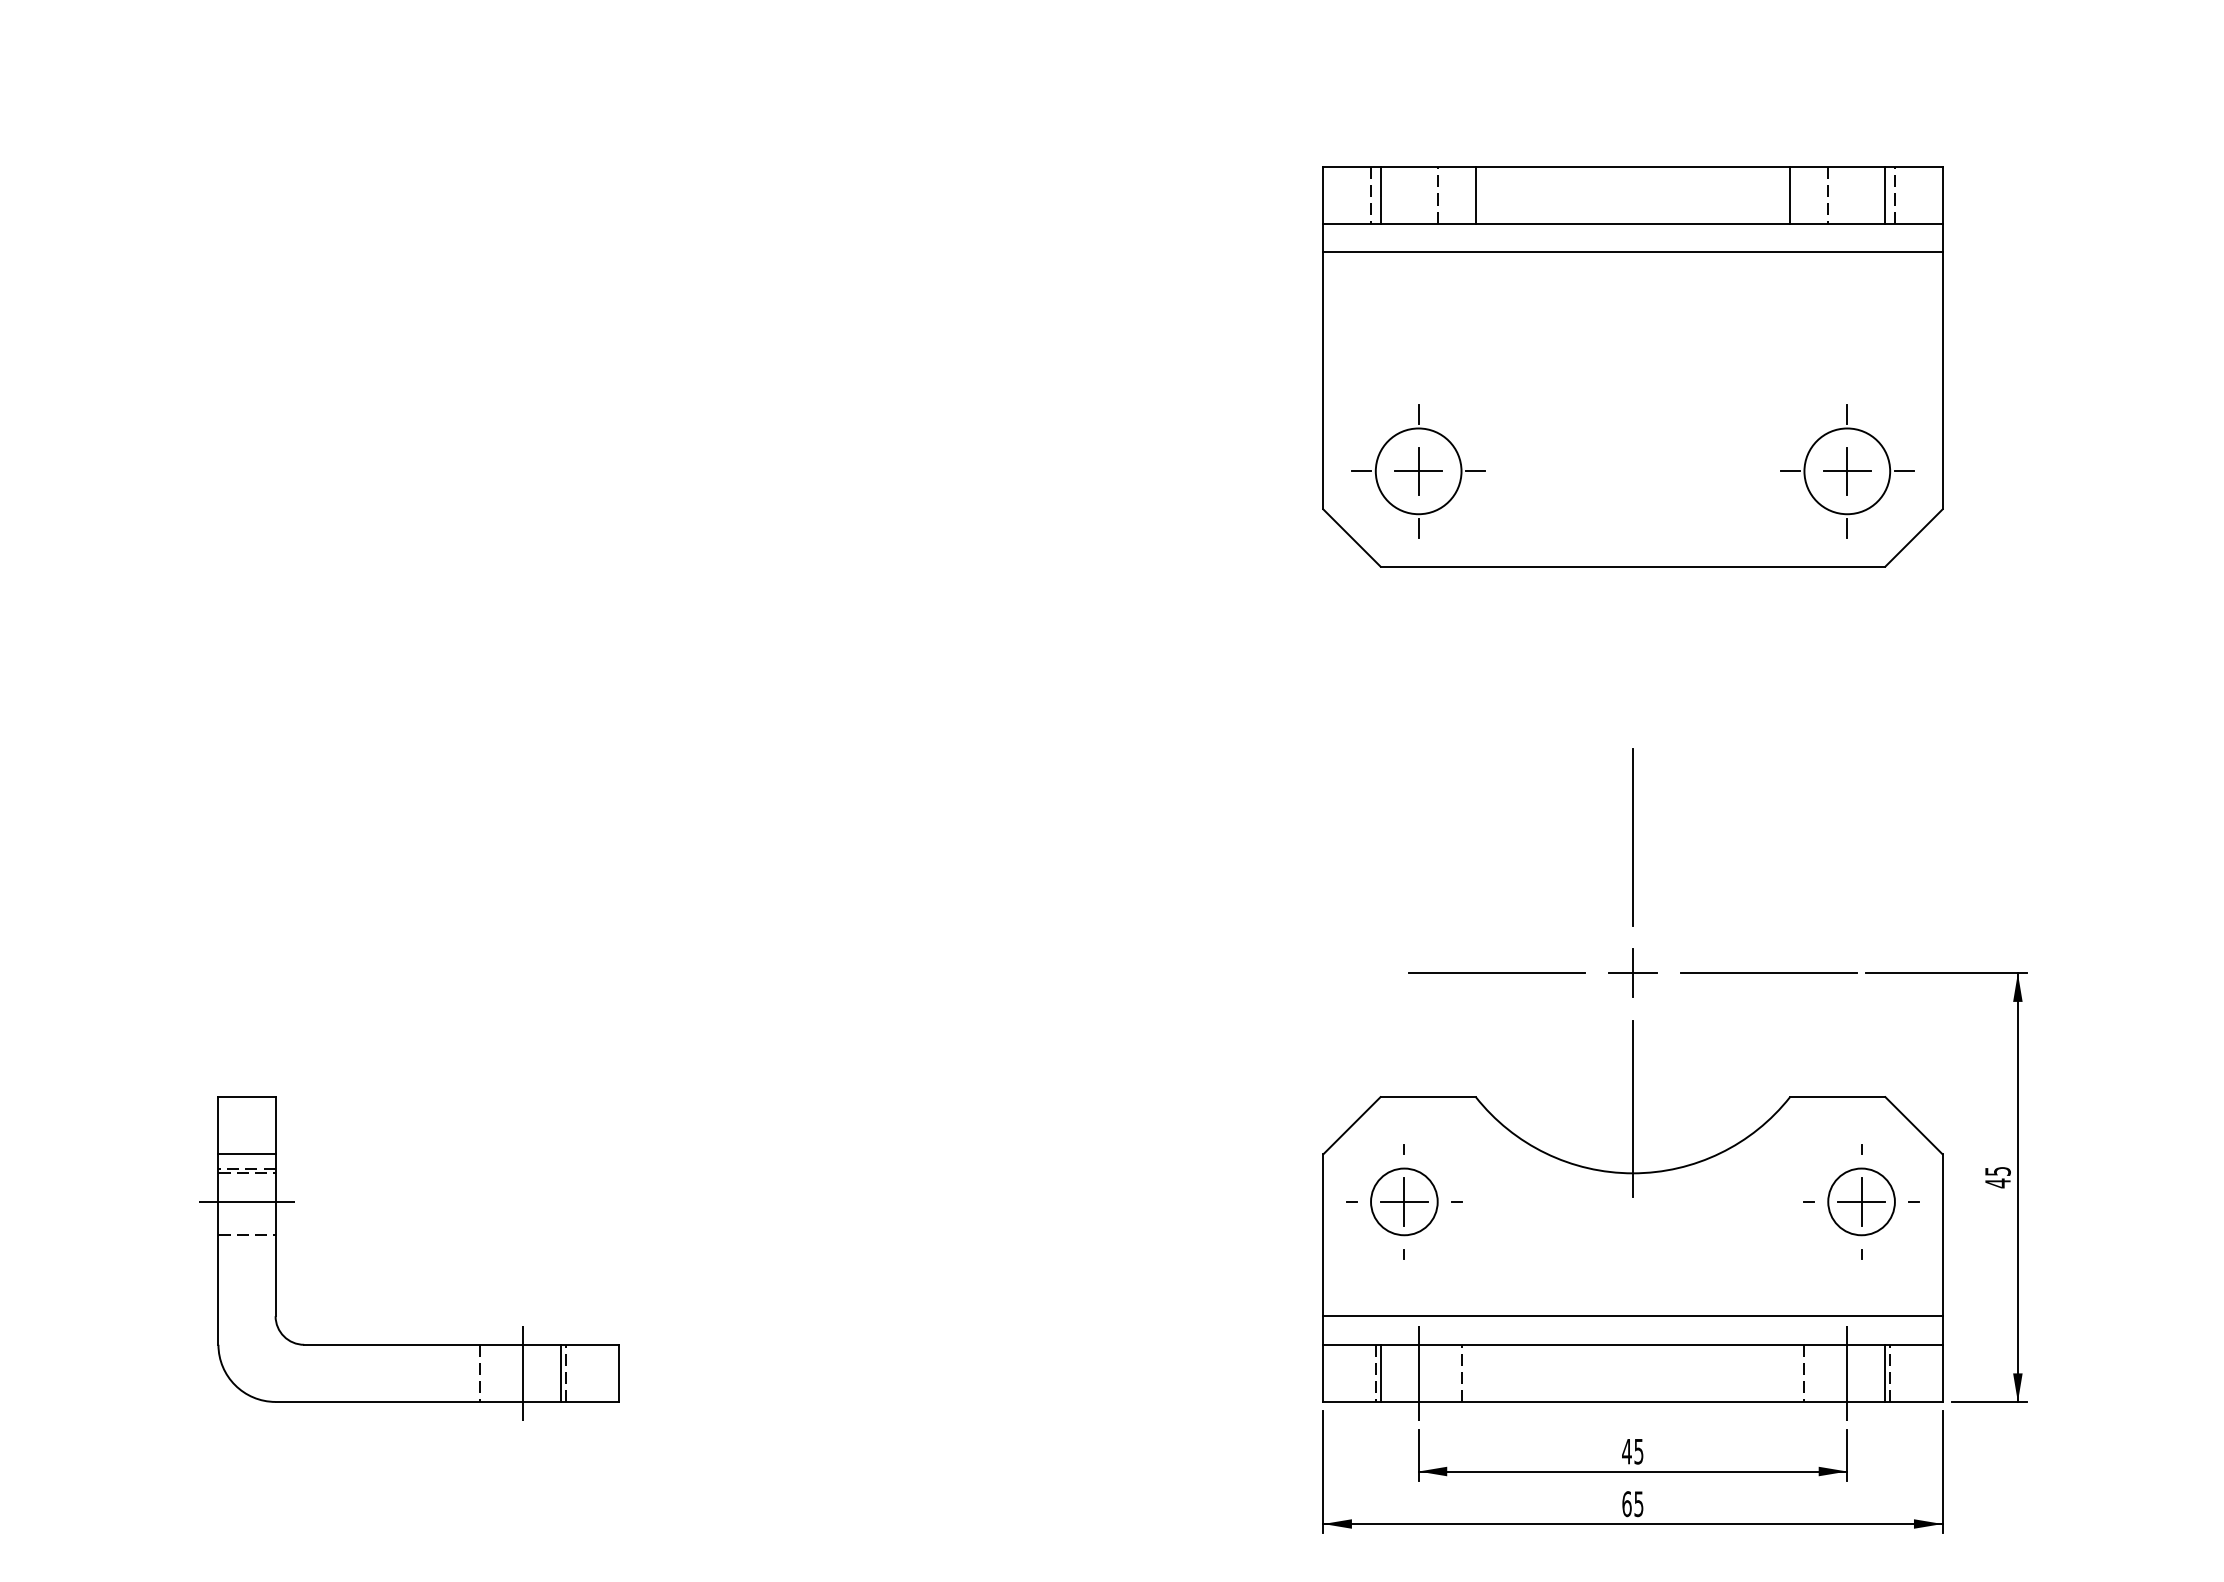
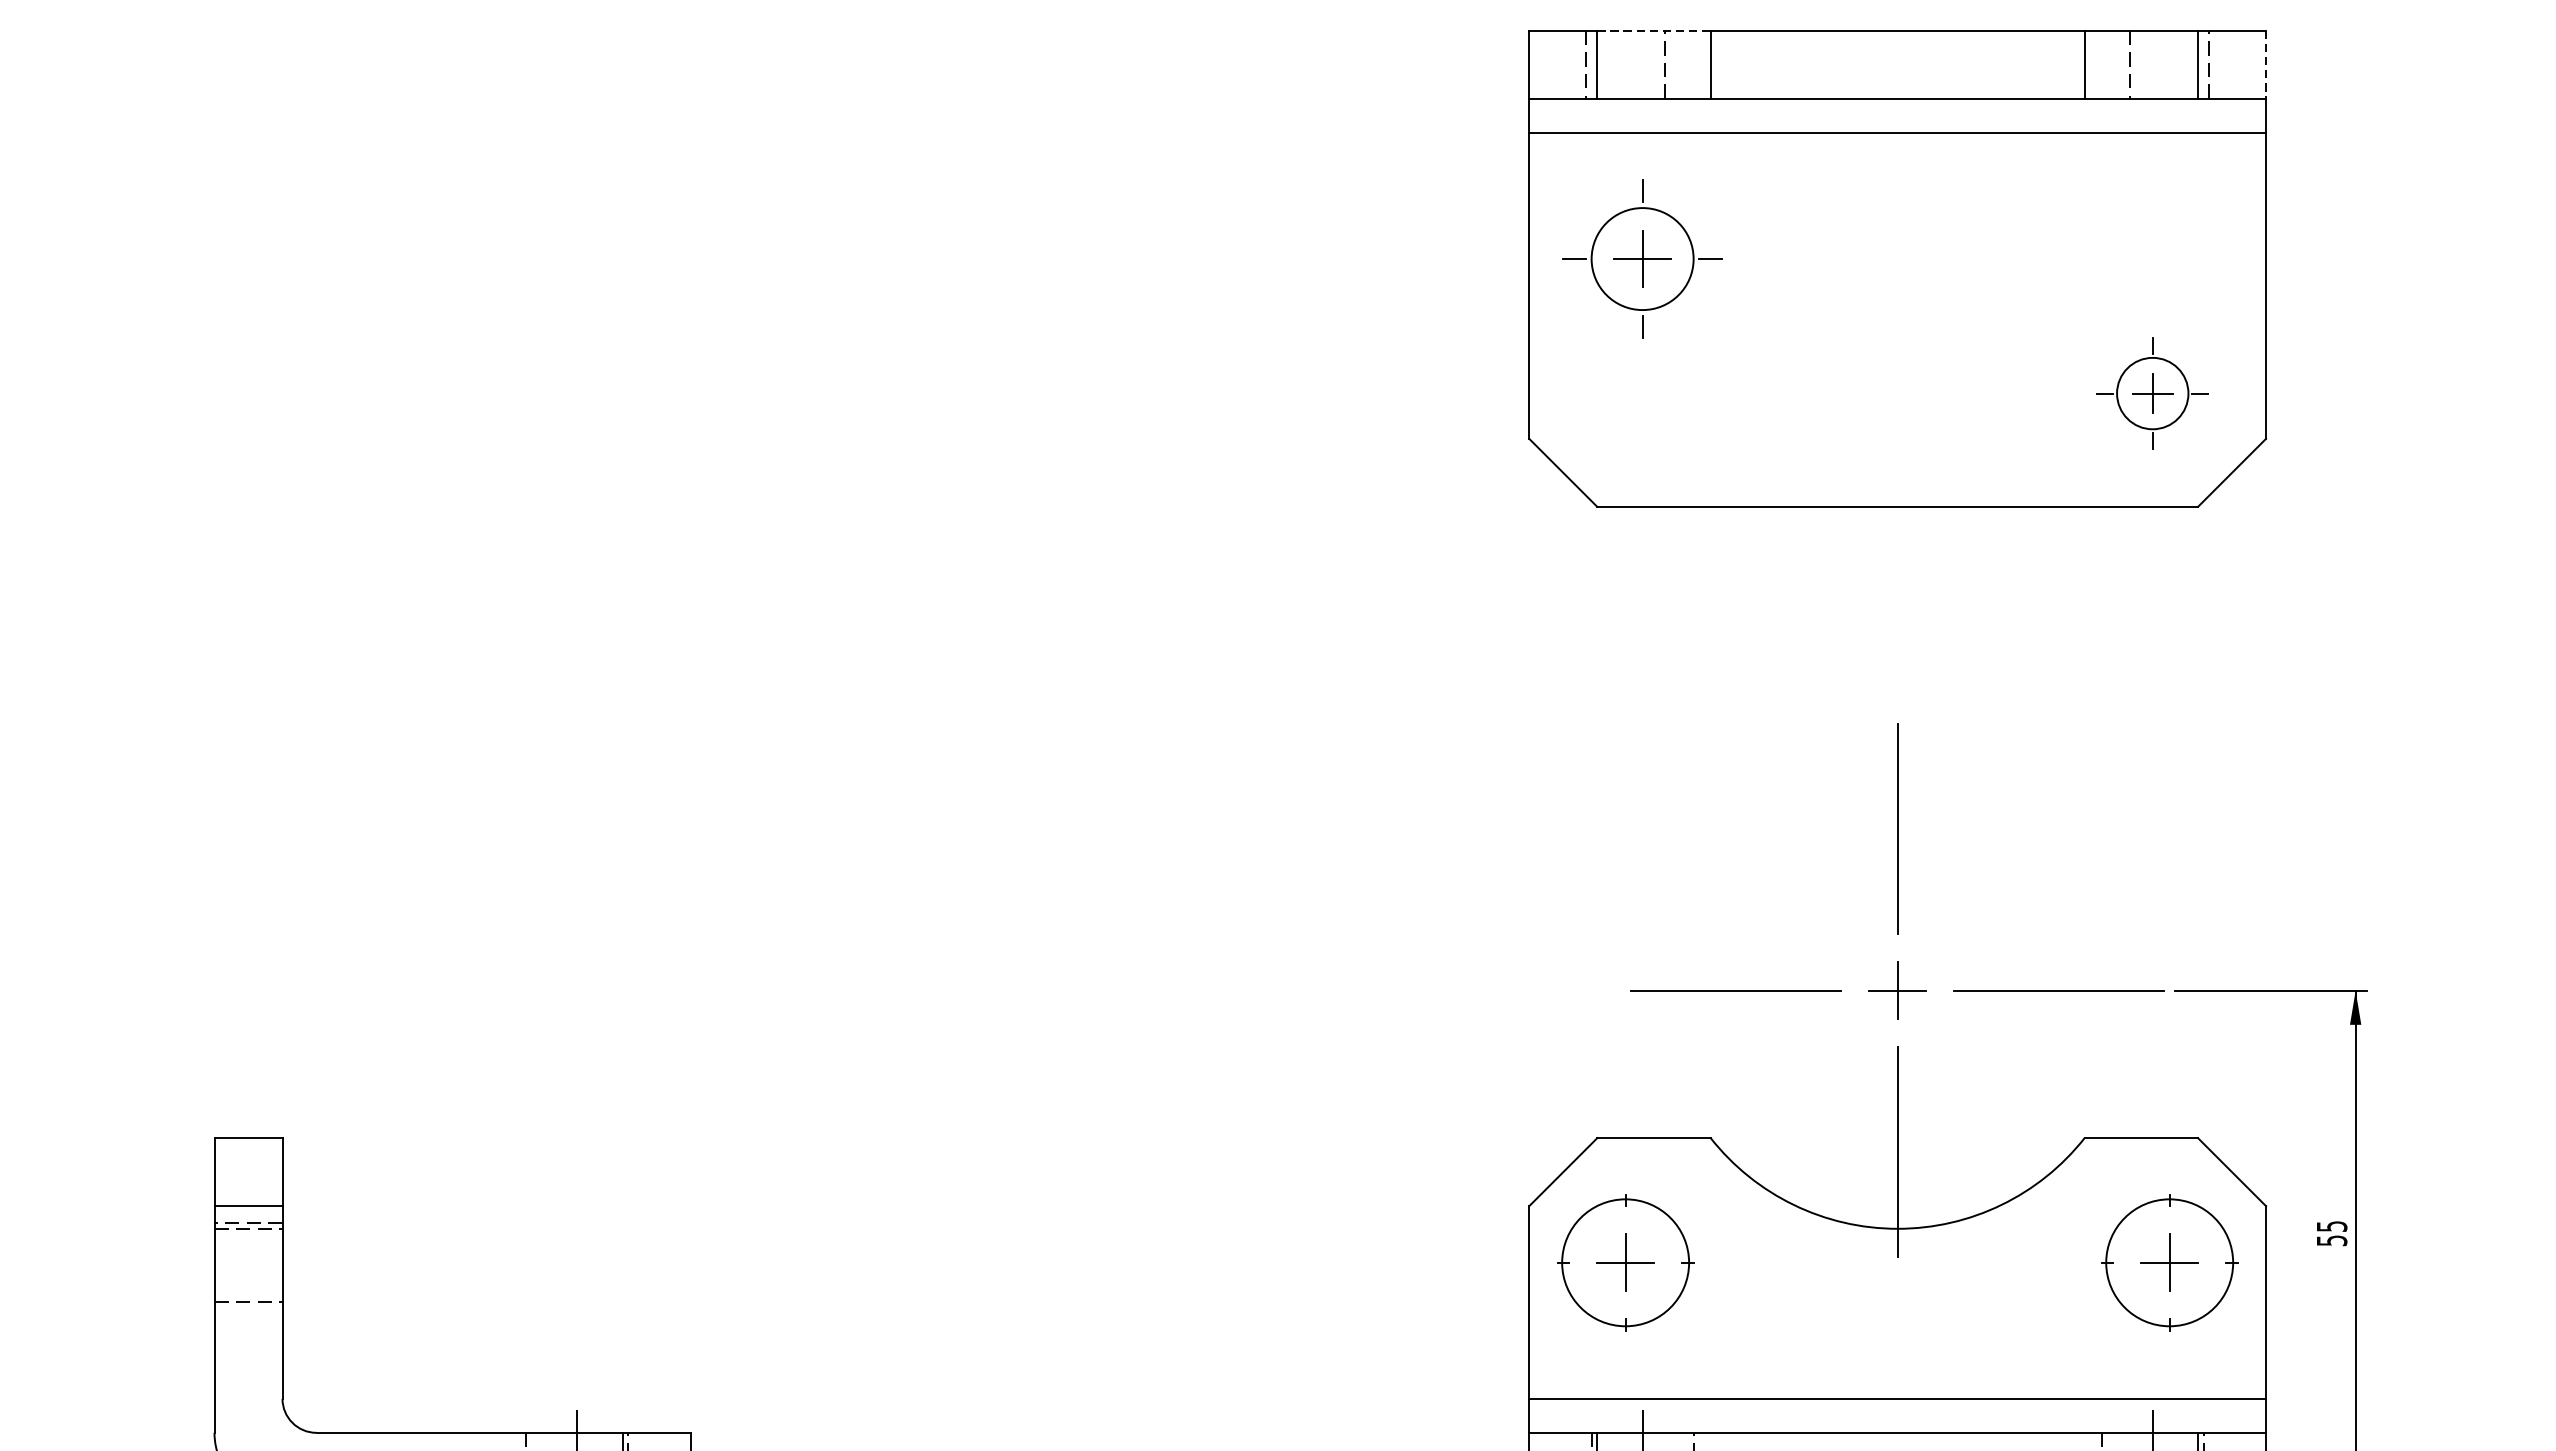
line: (1428, 166) -> (1654, 30), solid -> dashed
line: (1942, 195) -> (2265, 65), solid -> dashed
part: (1418, 471) -> (1642, 259), moved
part: (1847, 471) -> (2152, 393), size x0.7
text: (1997, 1183) -> (2331, 1240), 45 -> 55
line: (246, 1201) -> (247, 1262), removed
circle: (1404, 1201) -> (1625, 1262), size x1.6
circle: (1861, 1201) -> (2169, 1262), size x1.6

